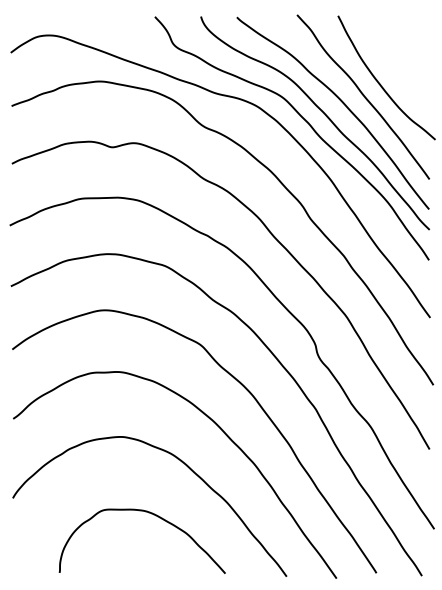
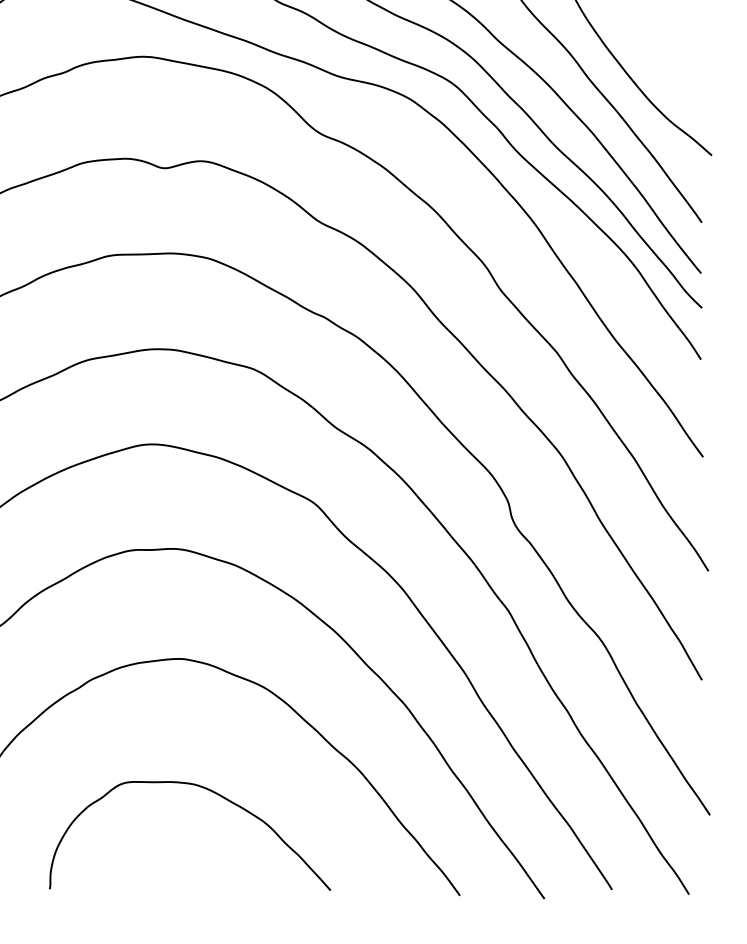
curve: (153, 515) -> (208, 792), moved

